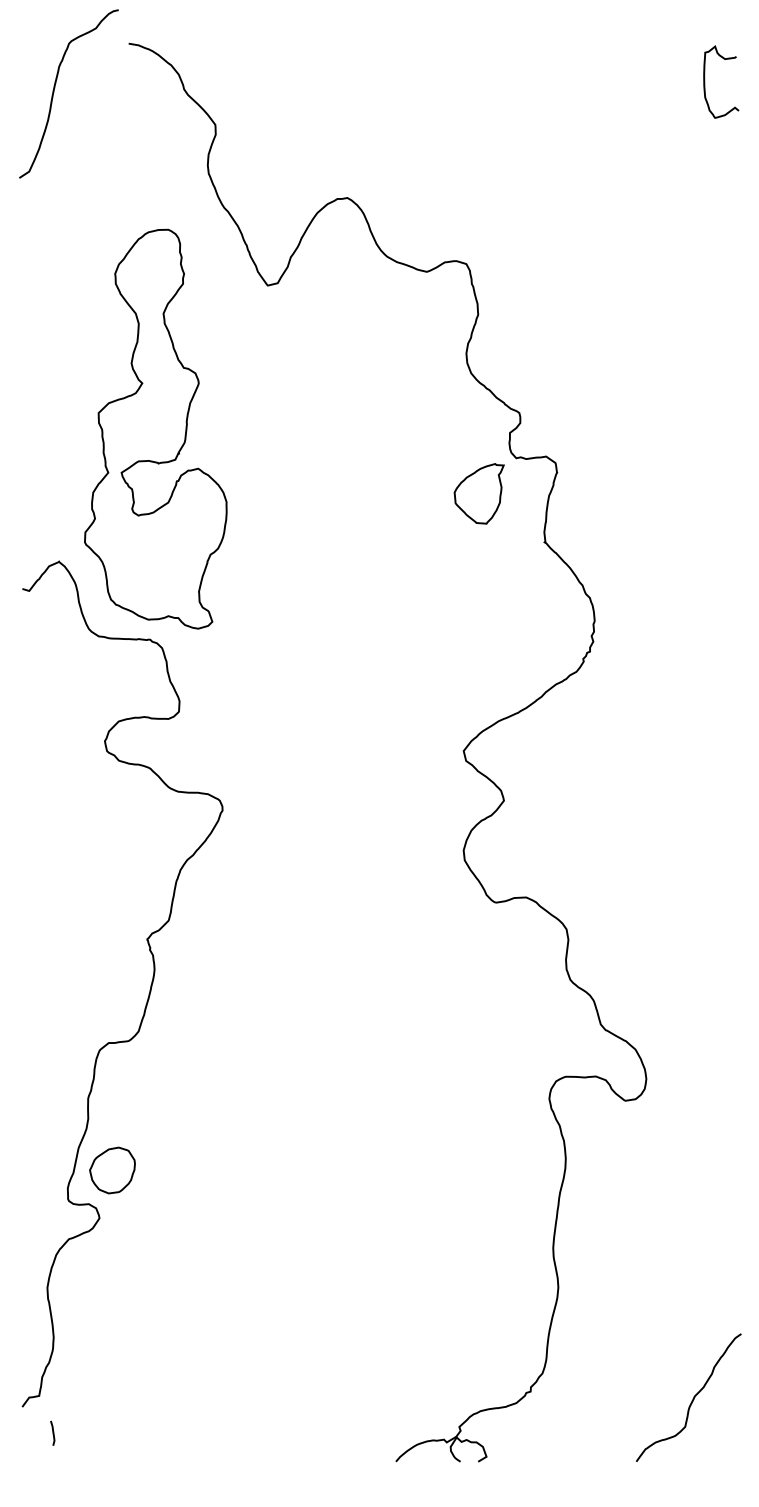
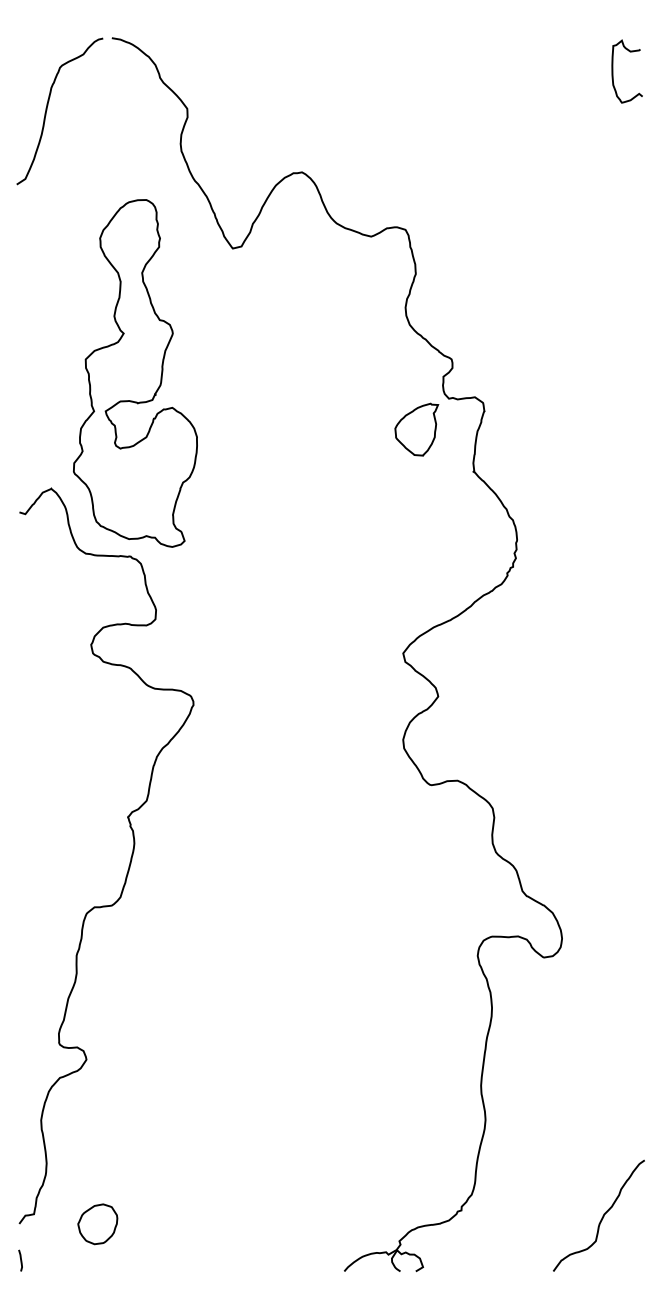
curve: (55, 88) -> (48, 106), moved
part: (112, 1170) -> (97, 1224), moved
curve: (52, 1432) -> (20, 1259), moved

